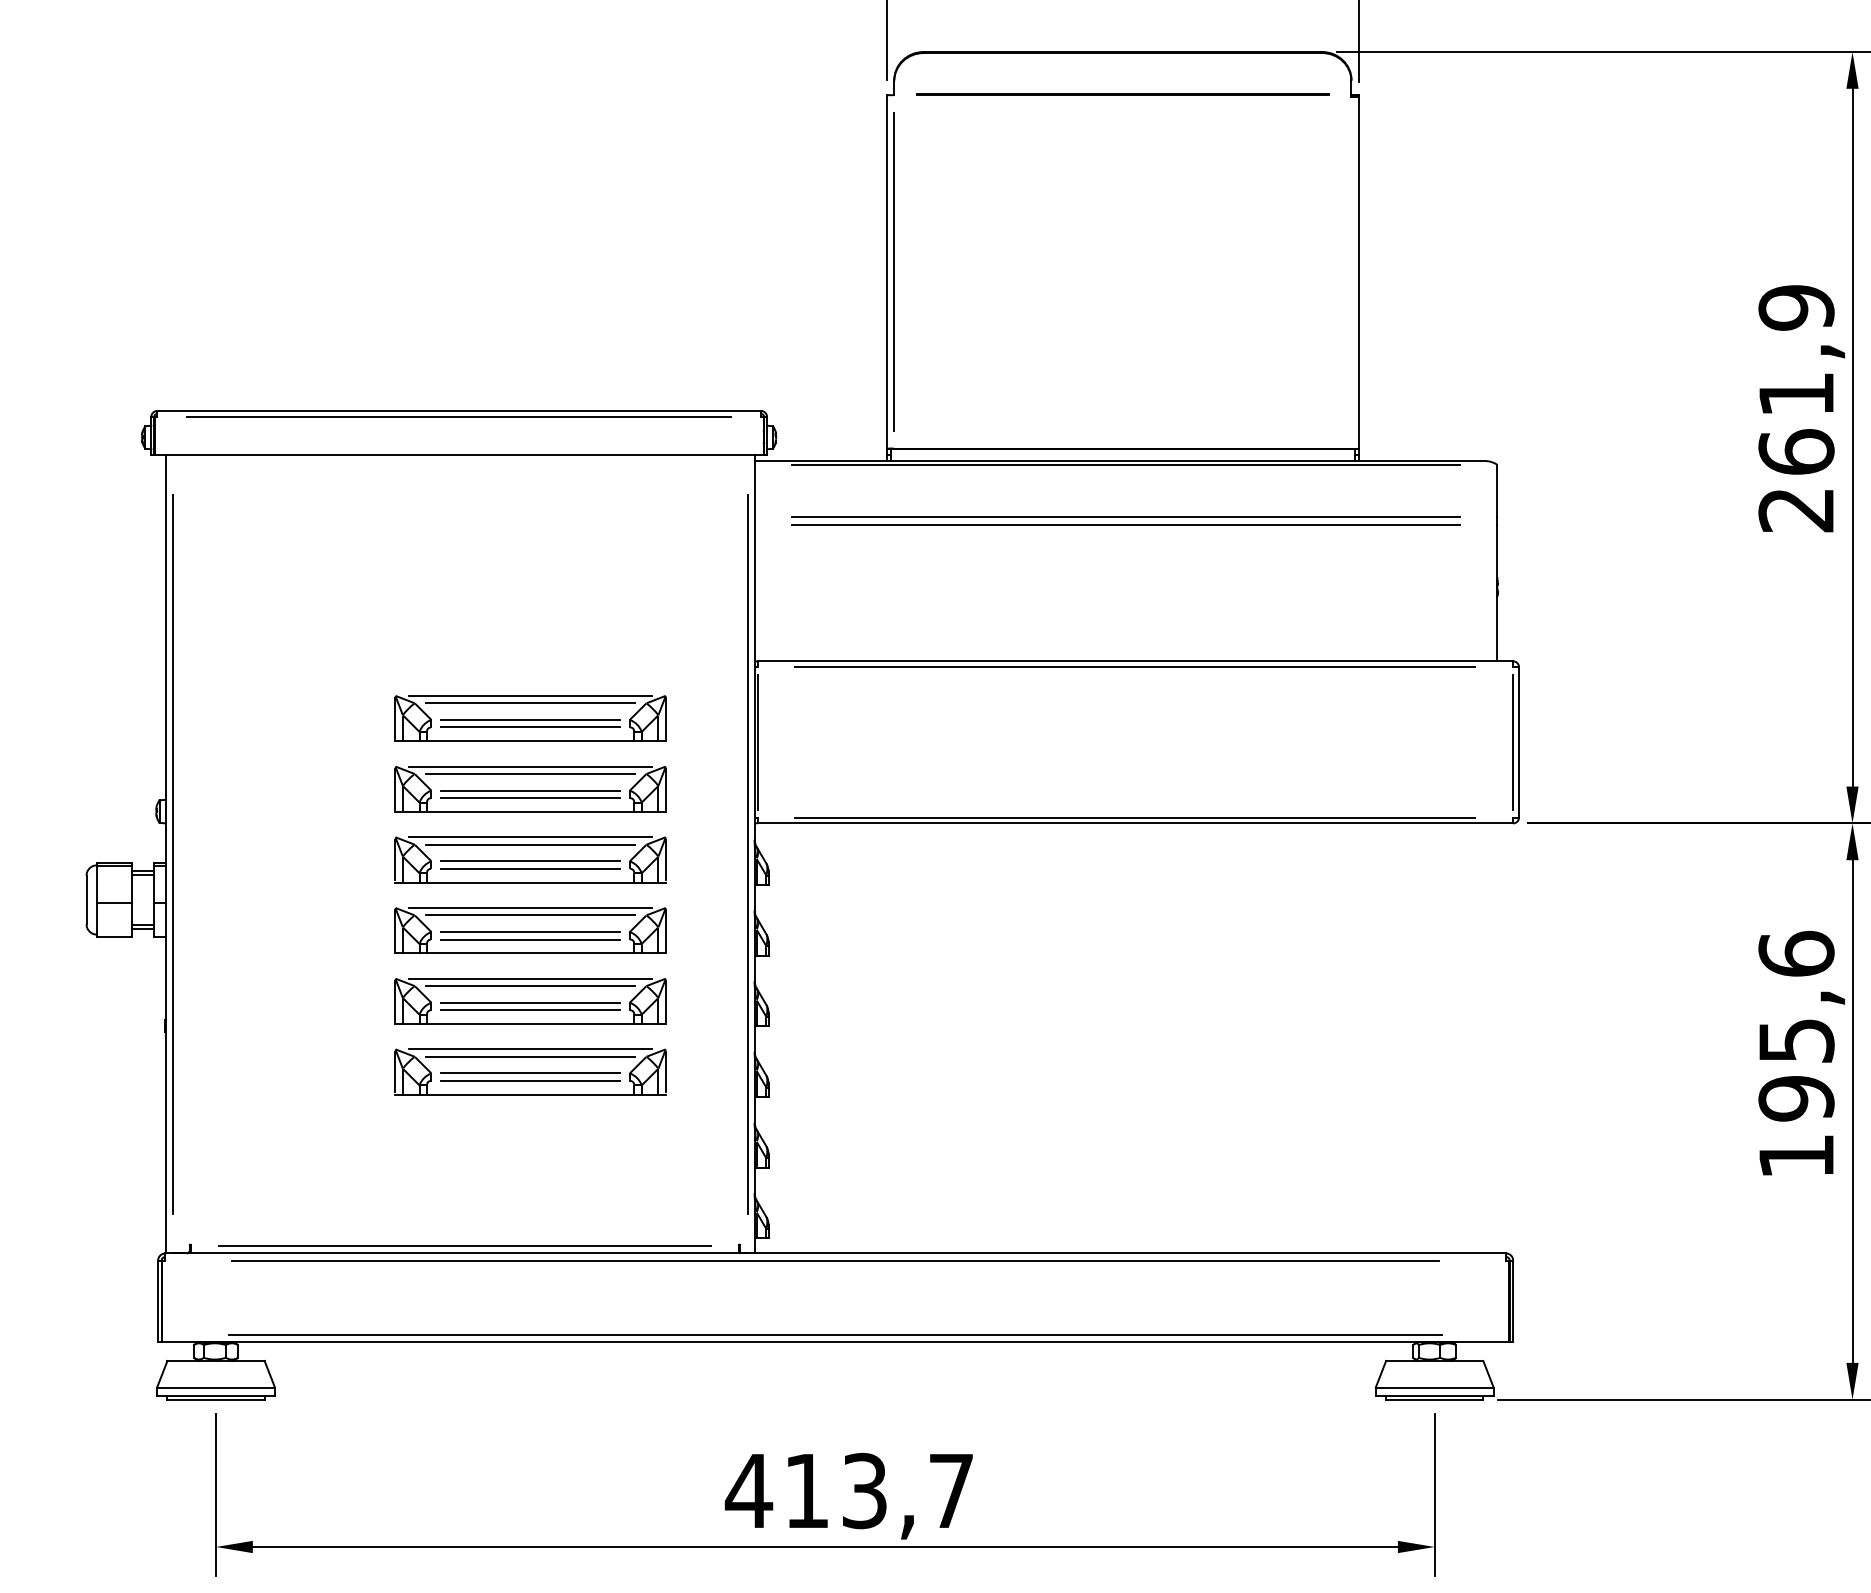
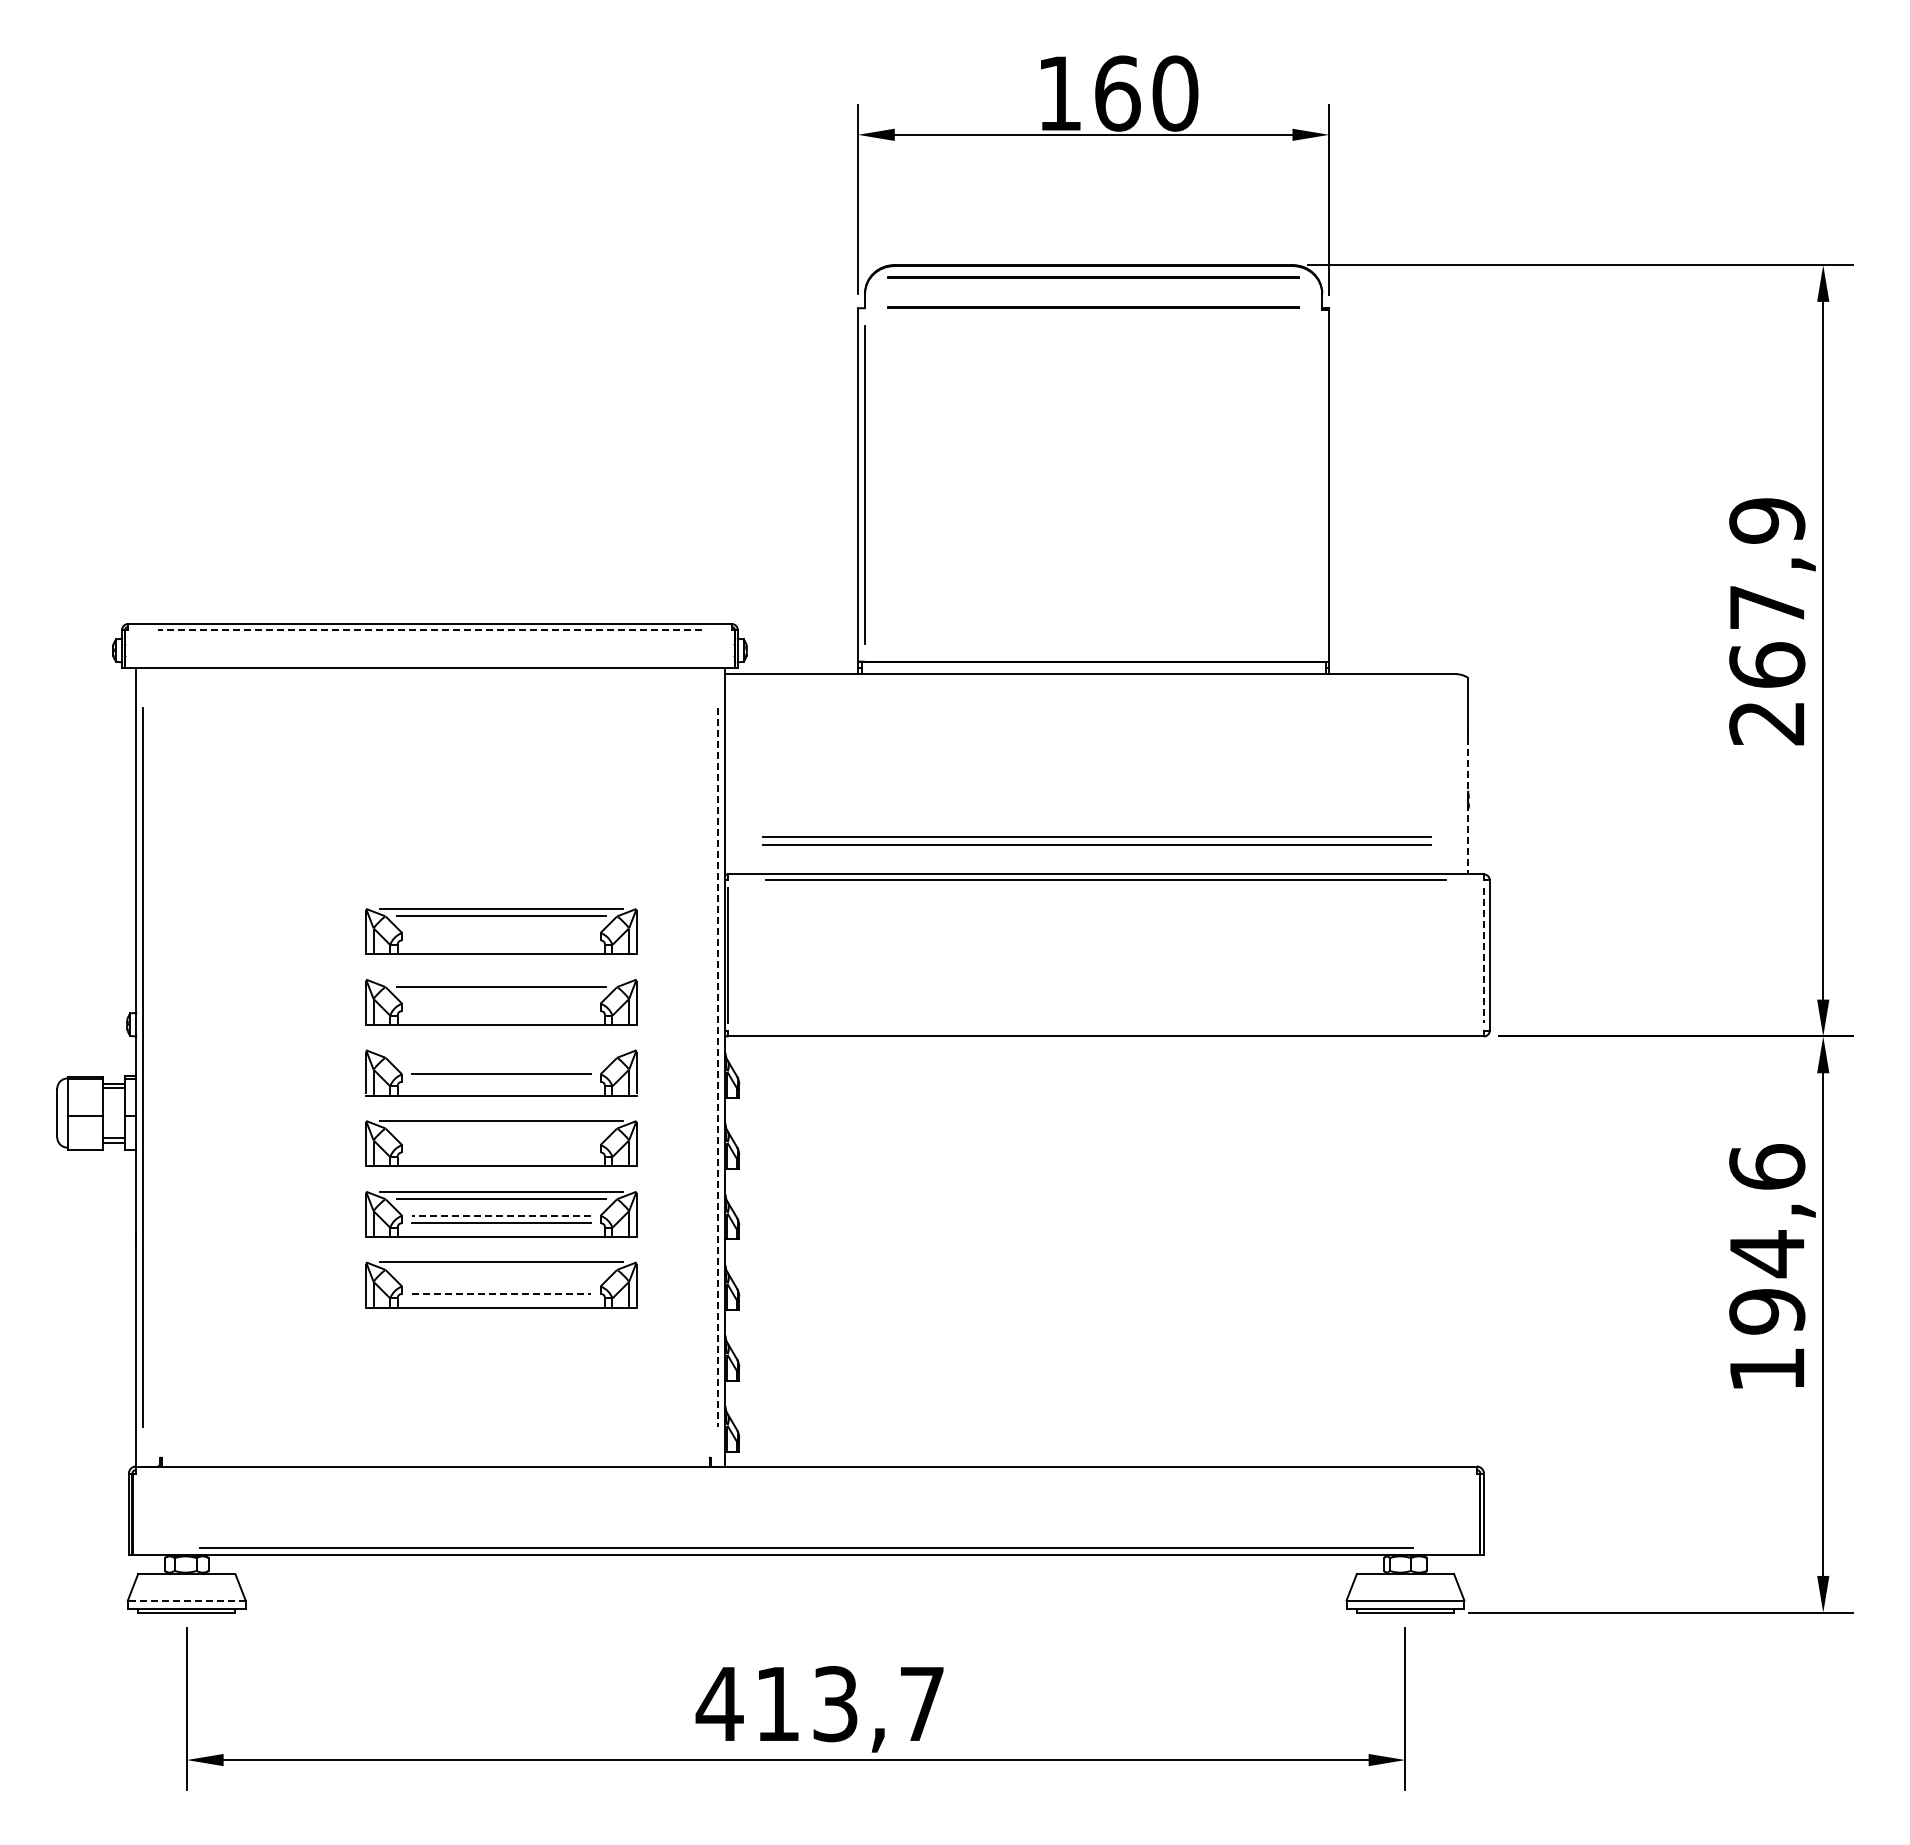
line: (1122, 64) -> (1093, 277), added
text: (1796, 394) -> (1767, 607), 261,9 -> 267,9
line: (458, 416) -> (429, 629), solid -> dashed
line: (1125, 464) -> (1096, 677), removed
part: (1125, 520) -> (1096, 840), moved
line: (1496, 593) -> (1467, 806), solid -> dashed
line: (530, 720) -> (501, 933), removed
line: (530, 727) -> (501, 940), removed
line: (1512, 742) -> (1483, 955), solid -> dashed
line: (530, 766) -> (501, 979), removed
line: (530, 790) -> (501, 1003), removed
line: (530, 798) -> (501, 1011), removed
line: (1135, 817) -> (1106, 1030), removed
line: (530, 837) -> (501, 1050), removed
line: (530, 844) -> (501, 1057), removed
line: (747, 854) -> (718, 1067), solid -> dashed
line: (530, 868) -> (501, 1081), removed
line: (530, 915) -> (501, 1128), removed
line: (530, 932) -> (501, 1145), removed
line: (530, 939) -> (501, 1152), removed
line: (529, 1002) -> (500, 1215), solid -> dashed
text: (1796, 1041) -> (1767, 1254), 195,6 -> 194,6
line: (530, 1056) -> (501, 1269), removed
line: (530, 1073) -> (501, 1286), removed
line: (530, 1080) -> (501, 1293), solid -> dashed
line: (464, 1246) -> (435, 1459), removed
line: (834, 1260) -> (805, 1473), removed
line: (215, 1387) -> (186, 1600), solid -> dashed

